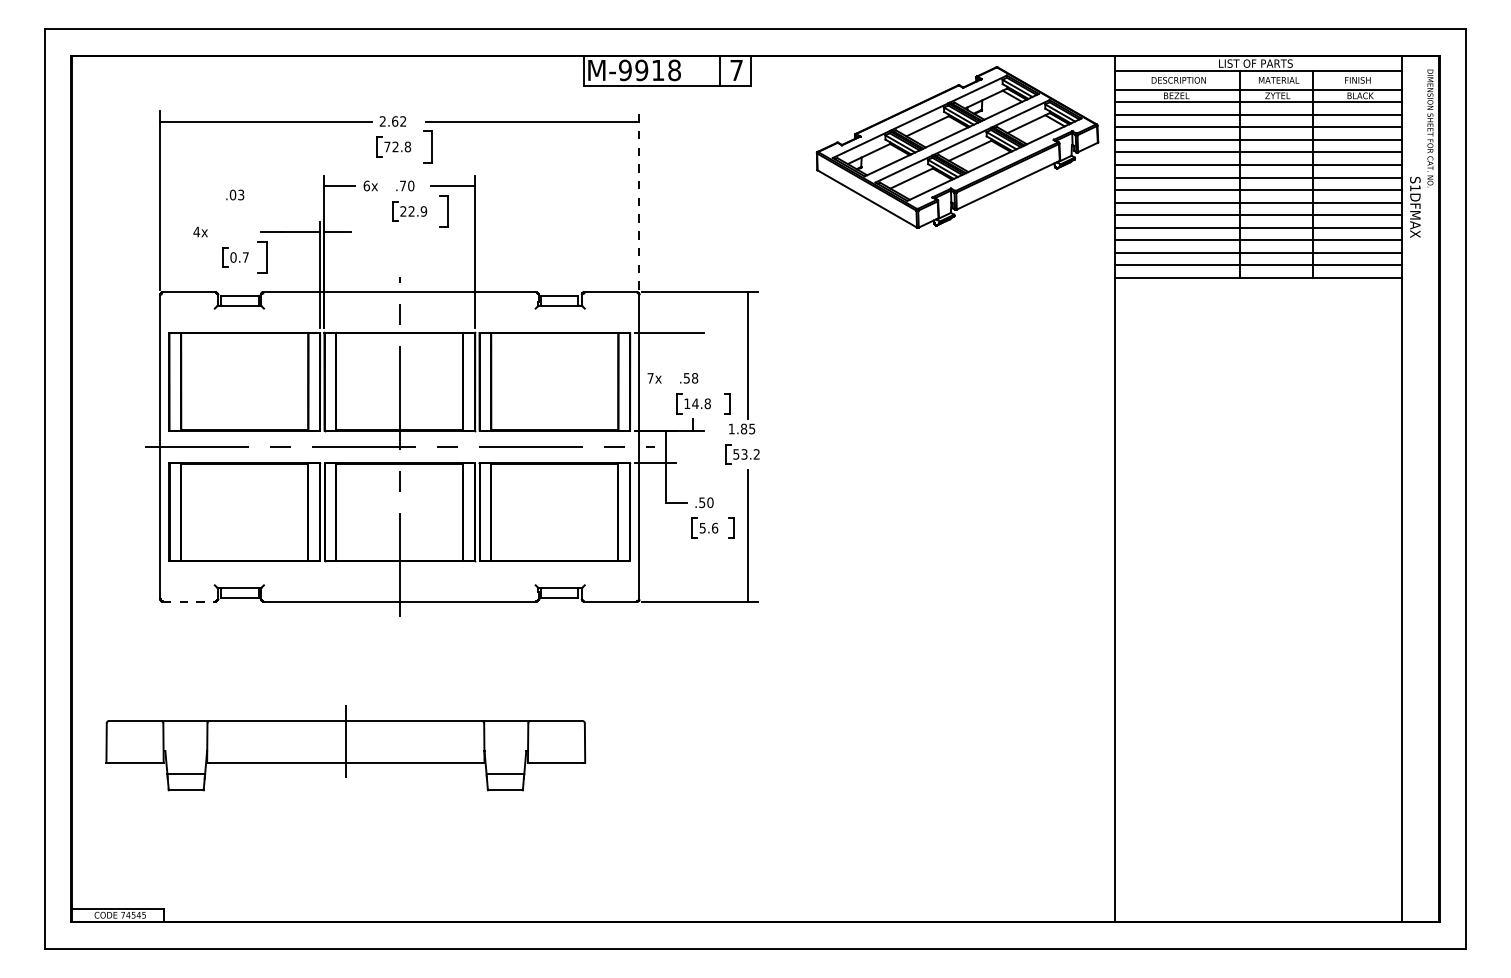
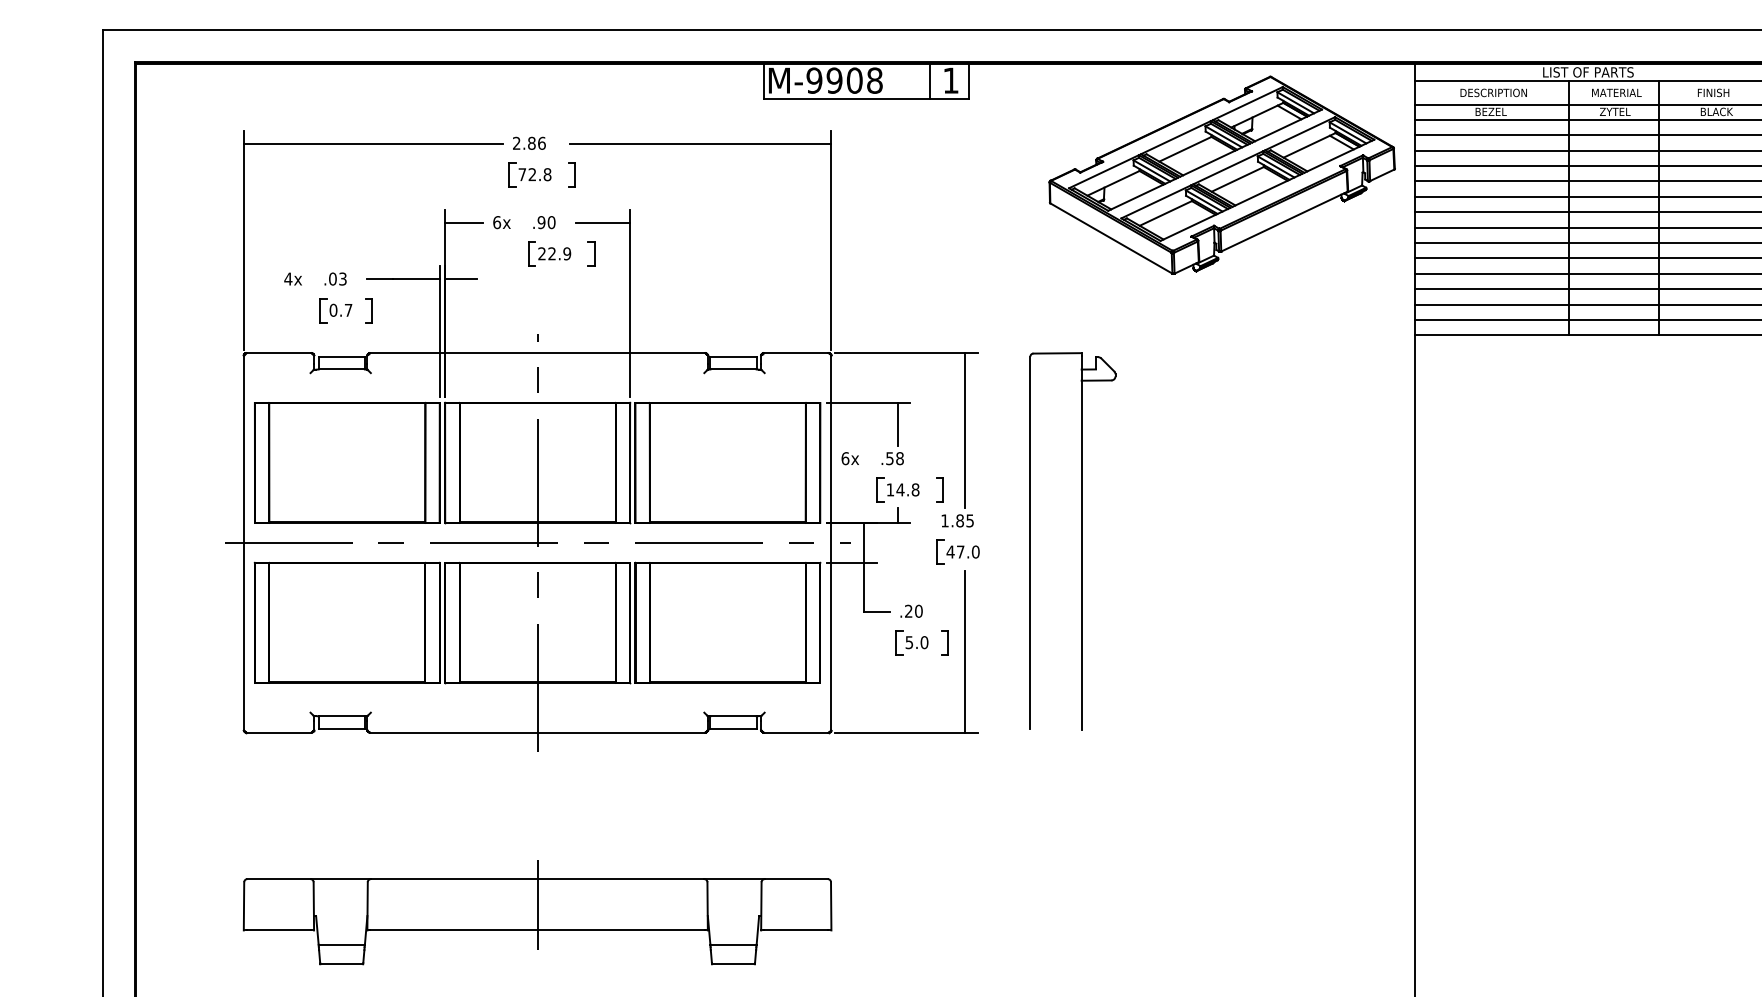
text: (657, 70) -> (853, 80), M-9918 -> M-9908
text: (736, 70) -> (950, 80), 7 -> 1
text: (399, 121) -> (537, 143), 2.62 -> 2.86
part: (427, 146) -> (571, 174), size x0.62
text: (402, 185) -> (540, 221), .70 -> .90
text: (235, 194) -> (335, 278), moved
line: (639, 199) -> (831, 239), dashed -> solid
part: (443, 211) -> (591, 253), size x0.62
part: (262, 257) -> (369, 310), size x0.62
line: (693, 350) -> (898, 424), added
text: (650, 378) -> (845, 458), 7x -> 6x
part: (842, 445) -> (1080, 541), added
text: (746, 454) -> (963, 552), 53.2 -> 47.0
text: (702, 502) -> (909, 611), .50 -> .20
text: (715, 527) -> (925, 641), 5.6 -> 5.0
line: (189, 601) -> (279, 732), dashed -> solid
part: (345, 748) -> (537, 912), moved

